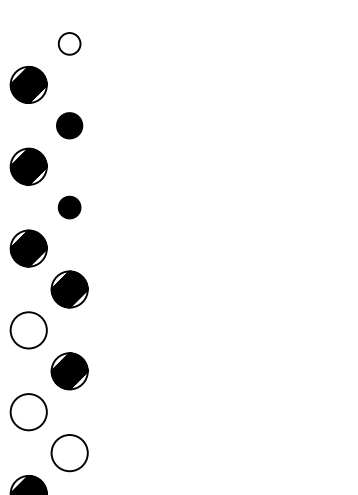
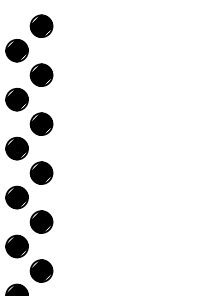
part: (69, 42) -> (41, 25), size x1.67
part: (69, 124) -> (41, 74), size x1.43
part: (69, 206) -> (41, 123), size x1.67
hatch: (27, 330) -> (16, 197), added
hatch: (27, 412) -> (16, 246), added
hatch: (69, 452) -> (41, 270), added

